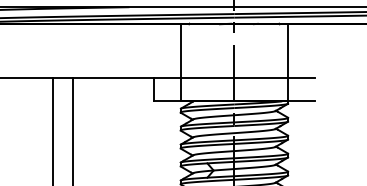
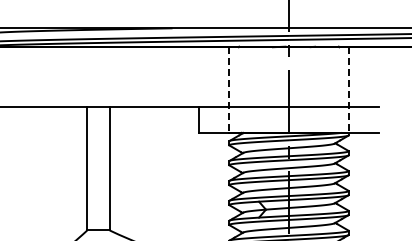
line: (180, 63) -> (229, 90), solid -> dashed
line: (287, 63) -> (348, 90), solid -> dashed

